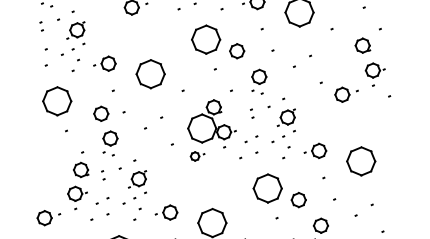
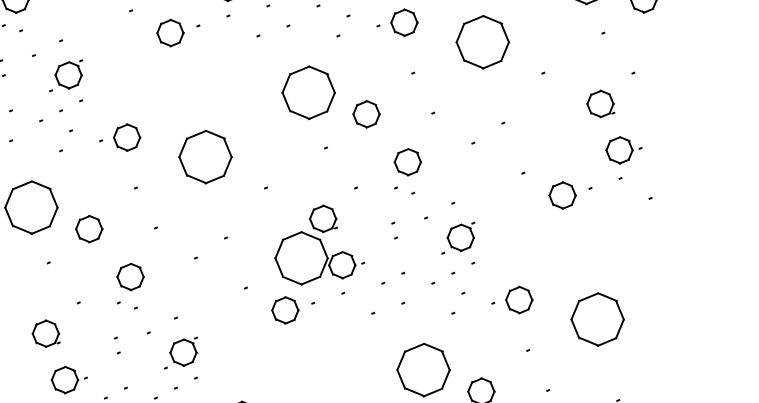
part: (101, 113) -> (89, 228), moved
part: (197, 156) -> (292, 310), size x1.67
part: (81, 169) -> (46, 332), moved

